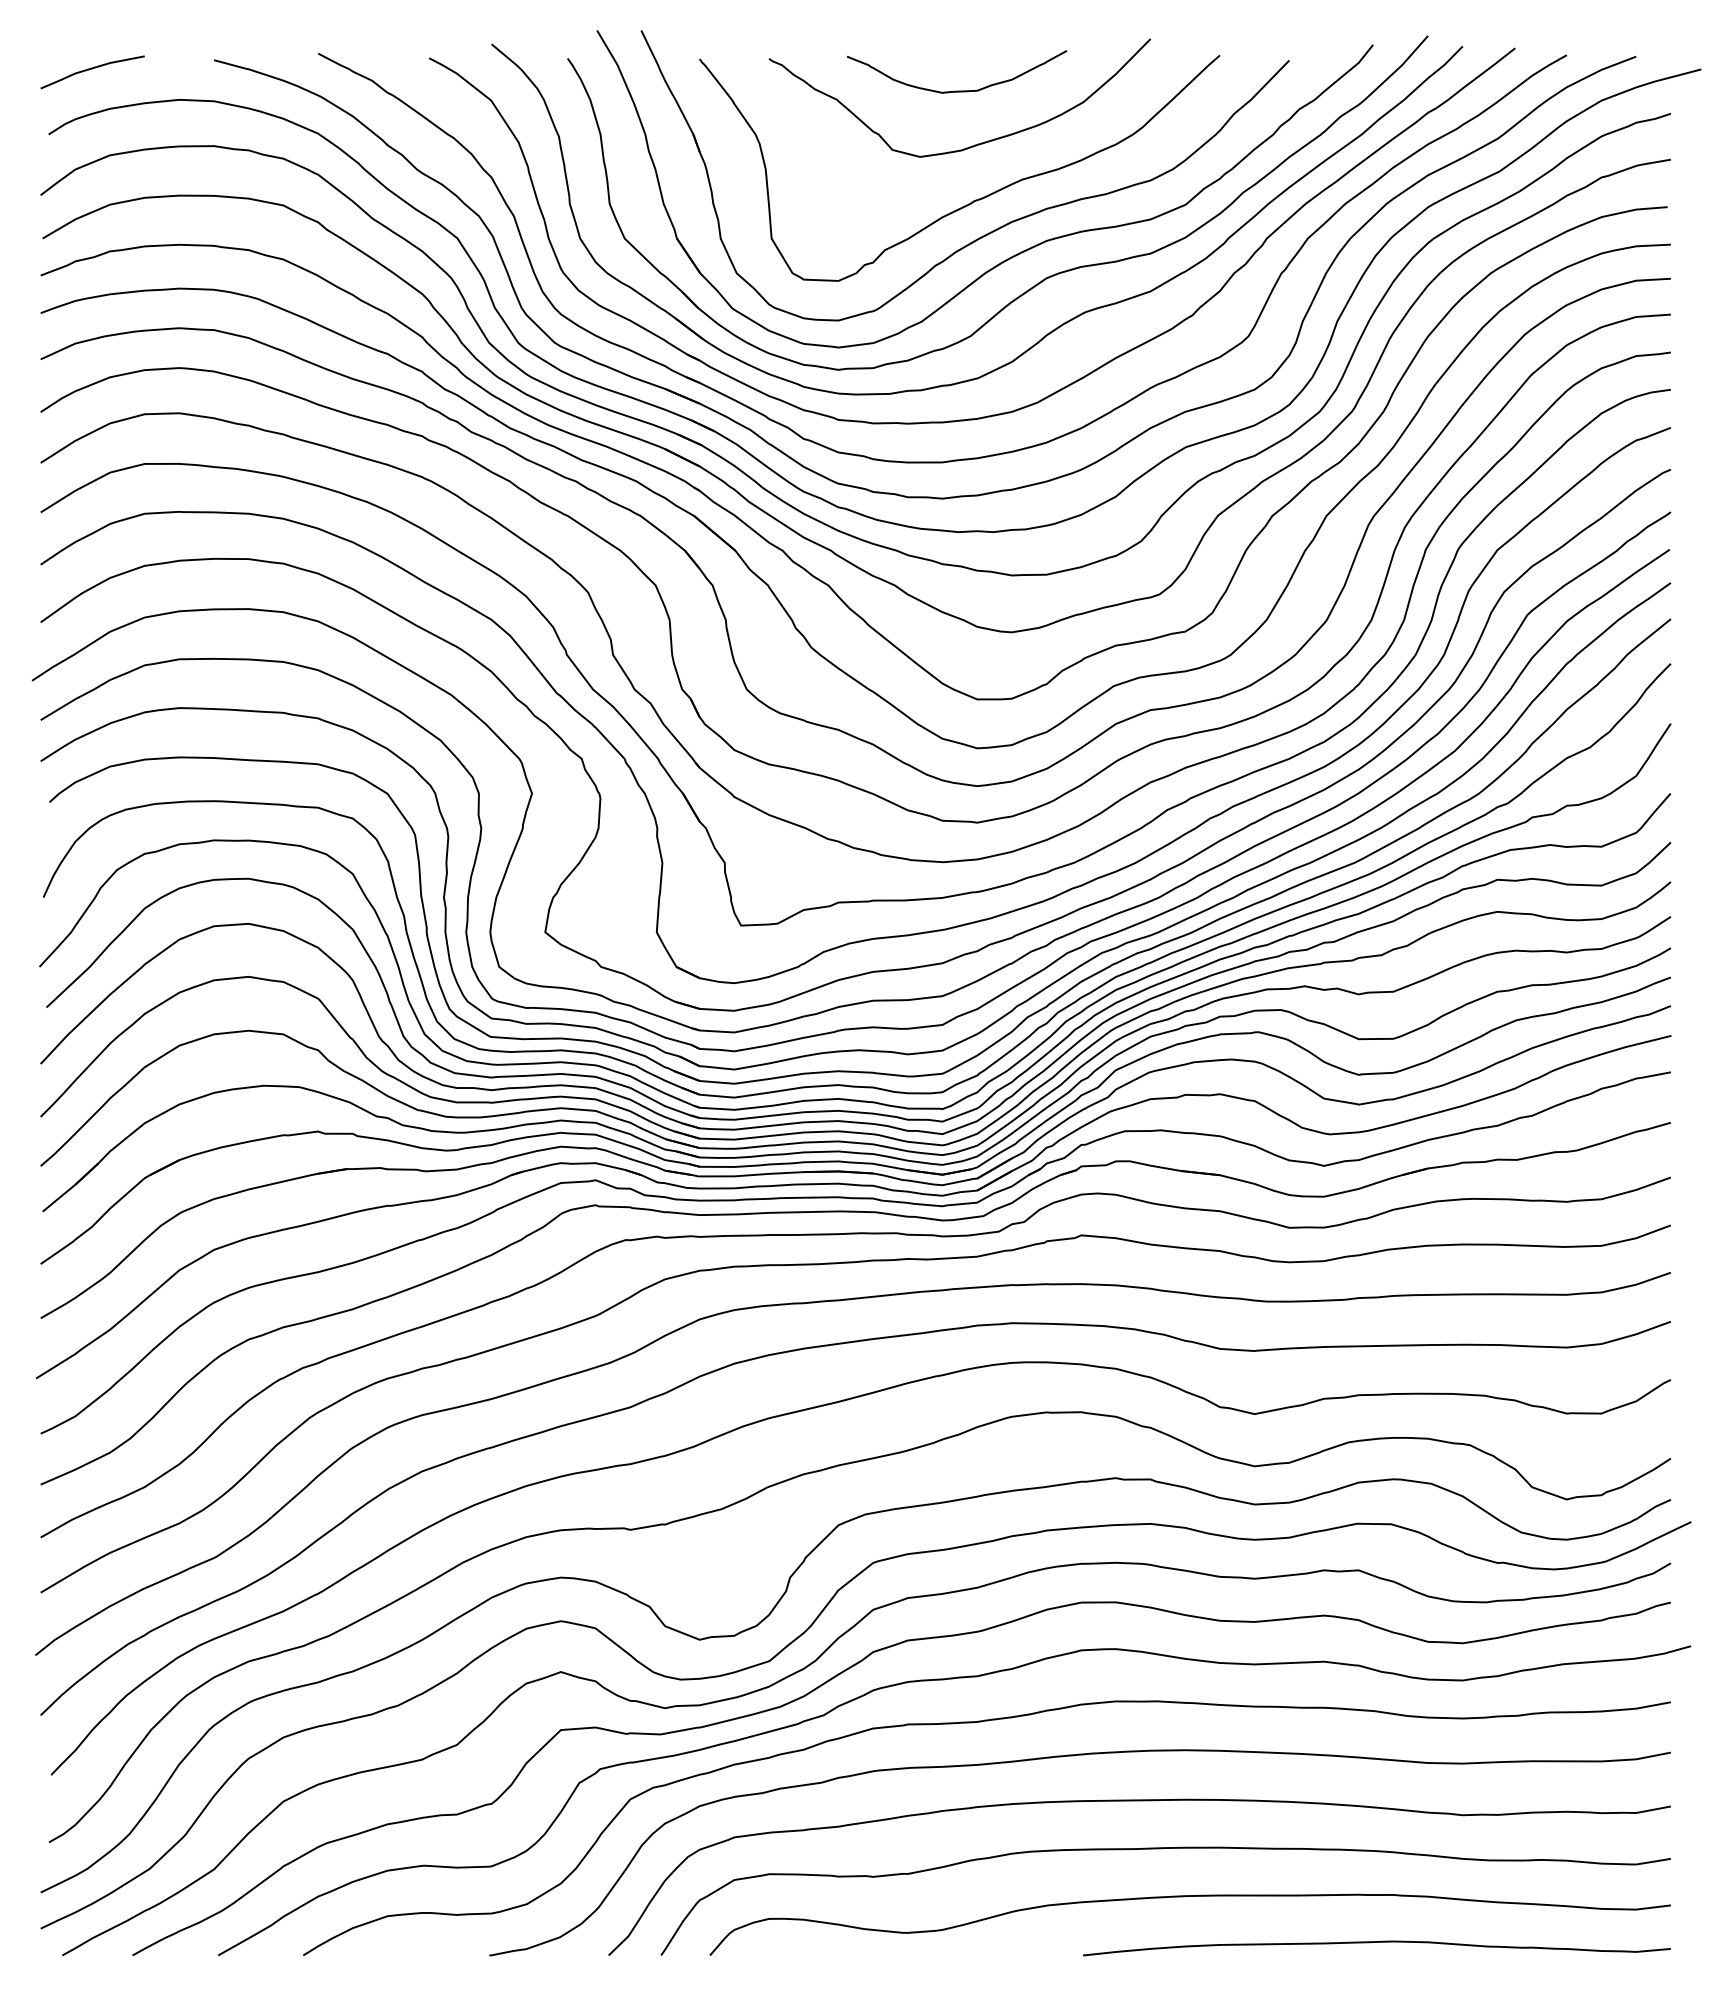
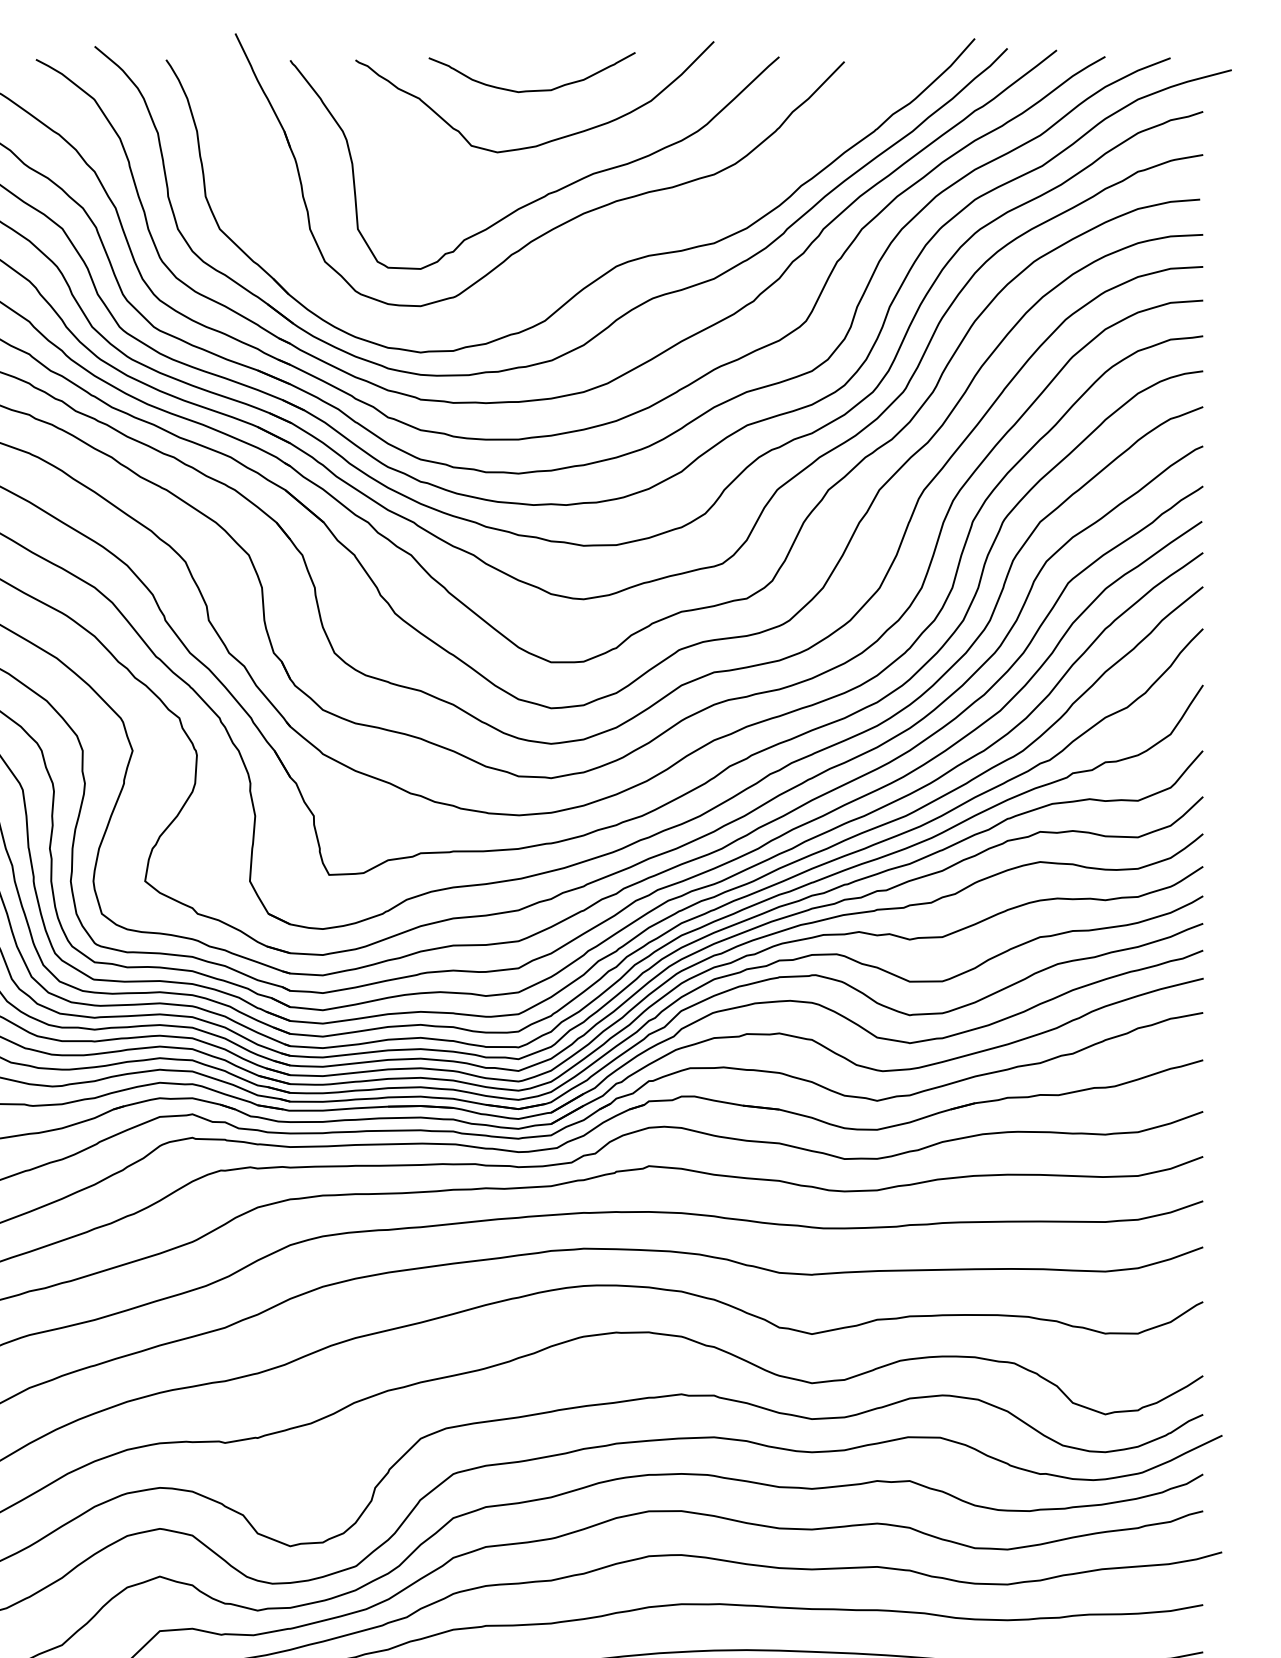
part: (1017, 253) -> (589, 243), removed

